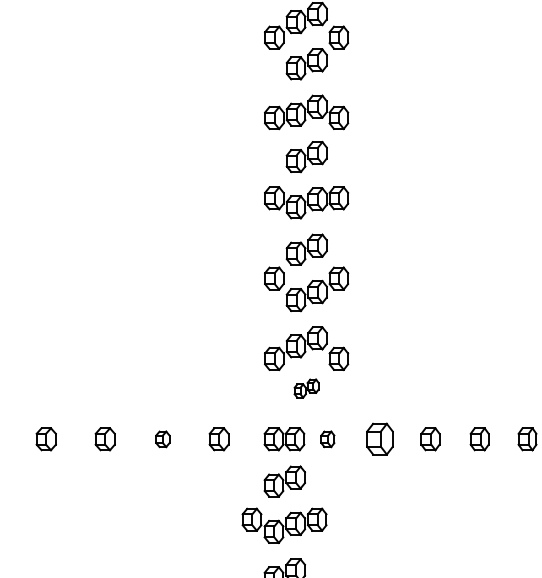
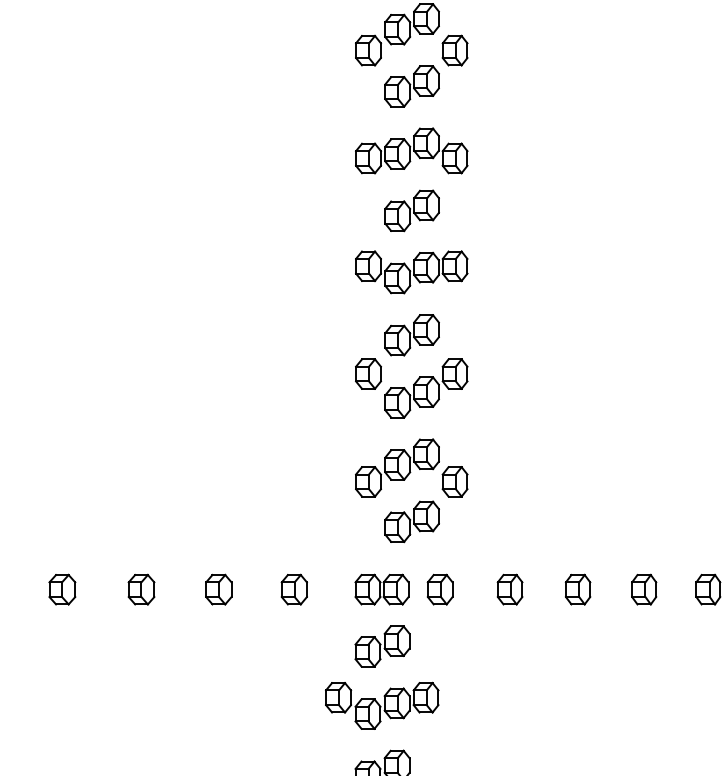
part: (306, 388) -> (411, 521), size x1.67
part: (162, 439) -> (218, 590), size x1.43
part: (327, 439) -> (439, 590), size x1.43
part: (379, 439) -> (509, 590), size x0.71

